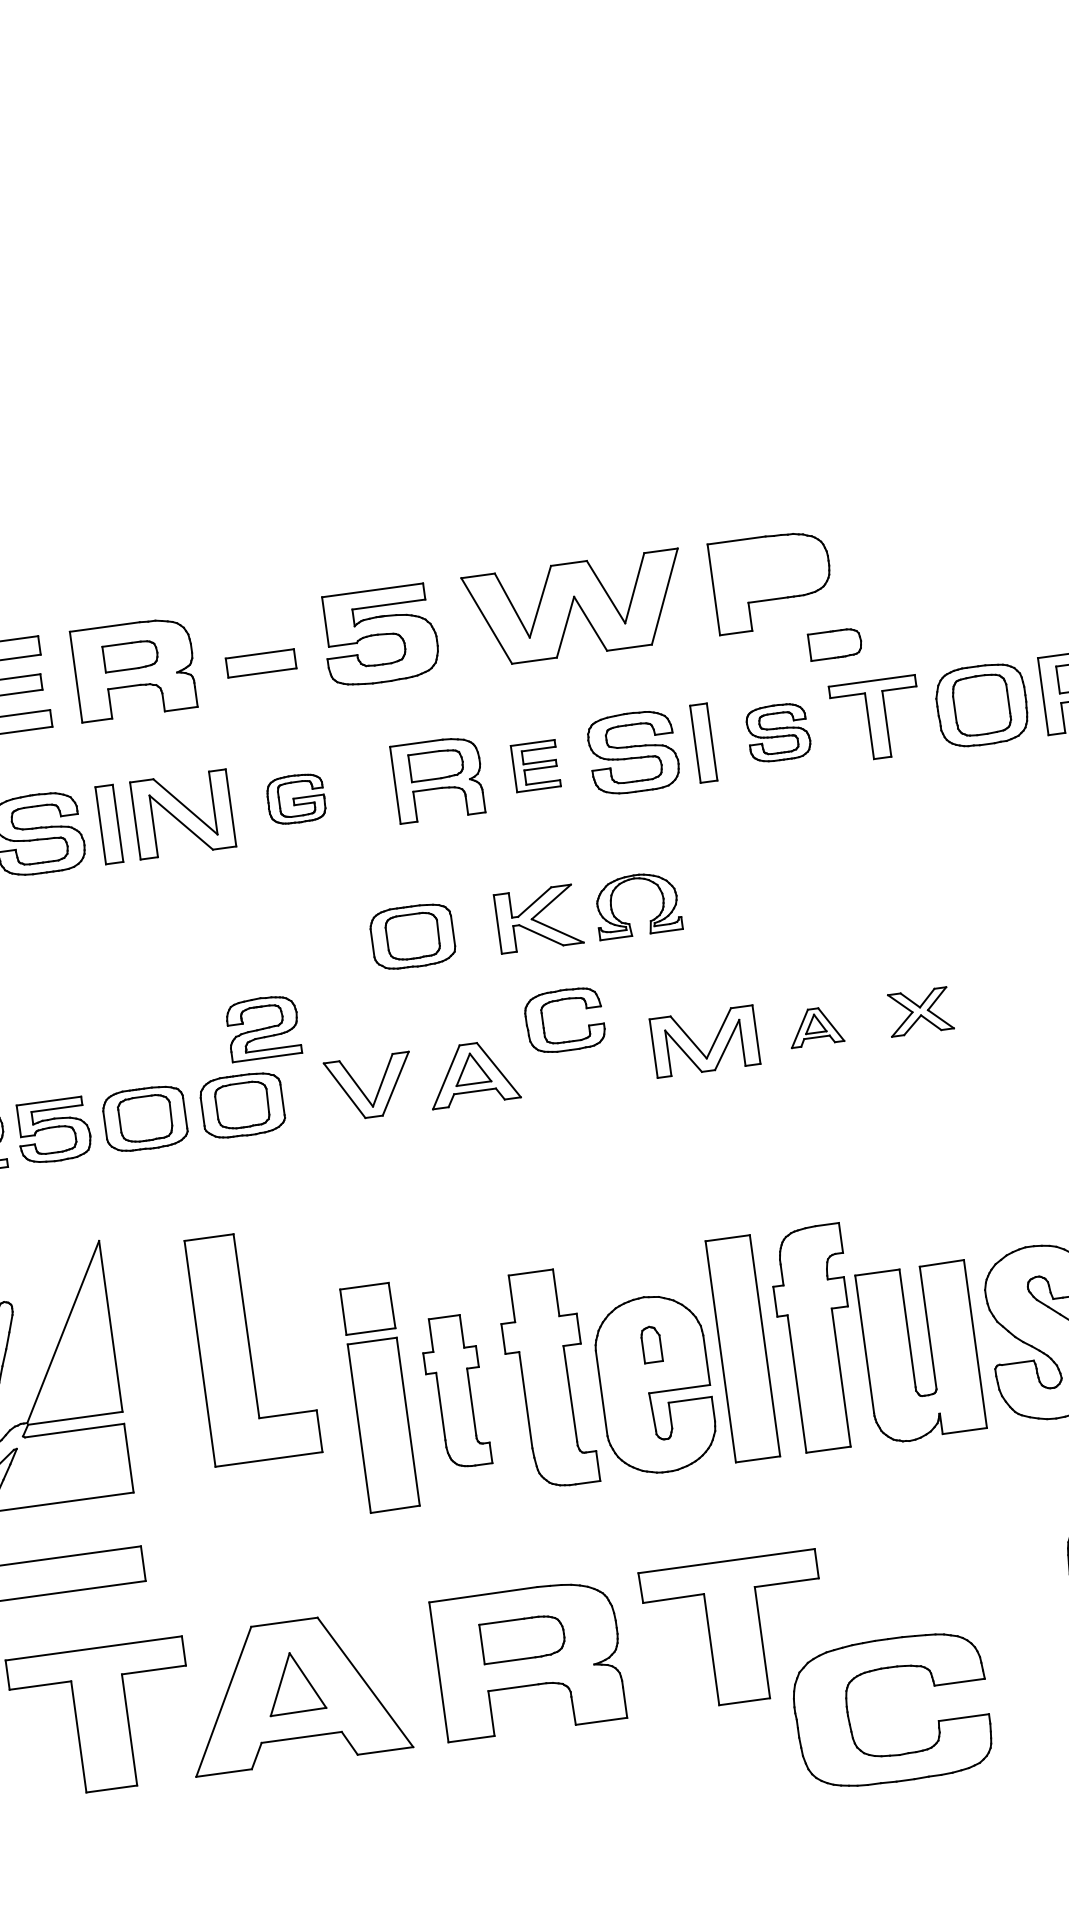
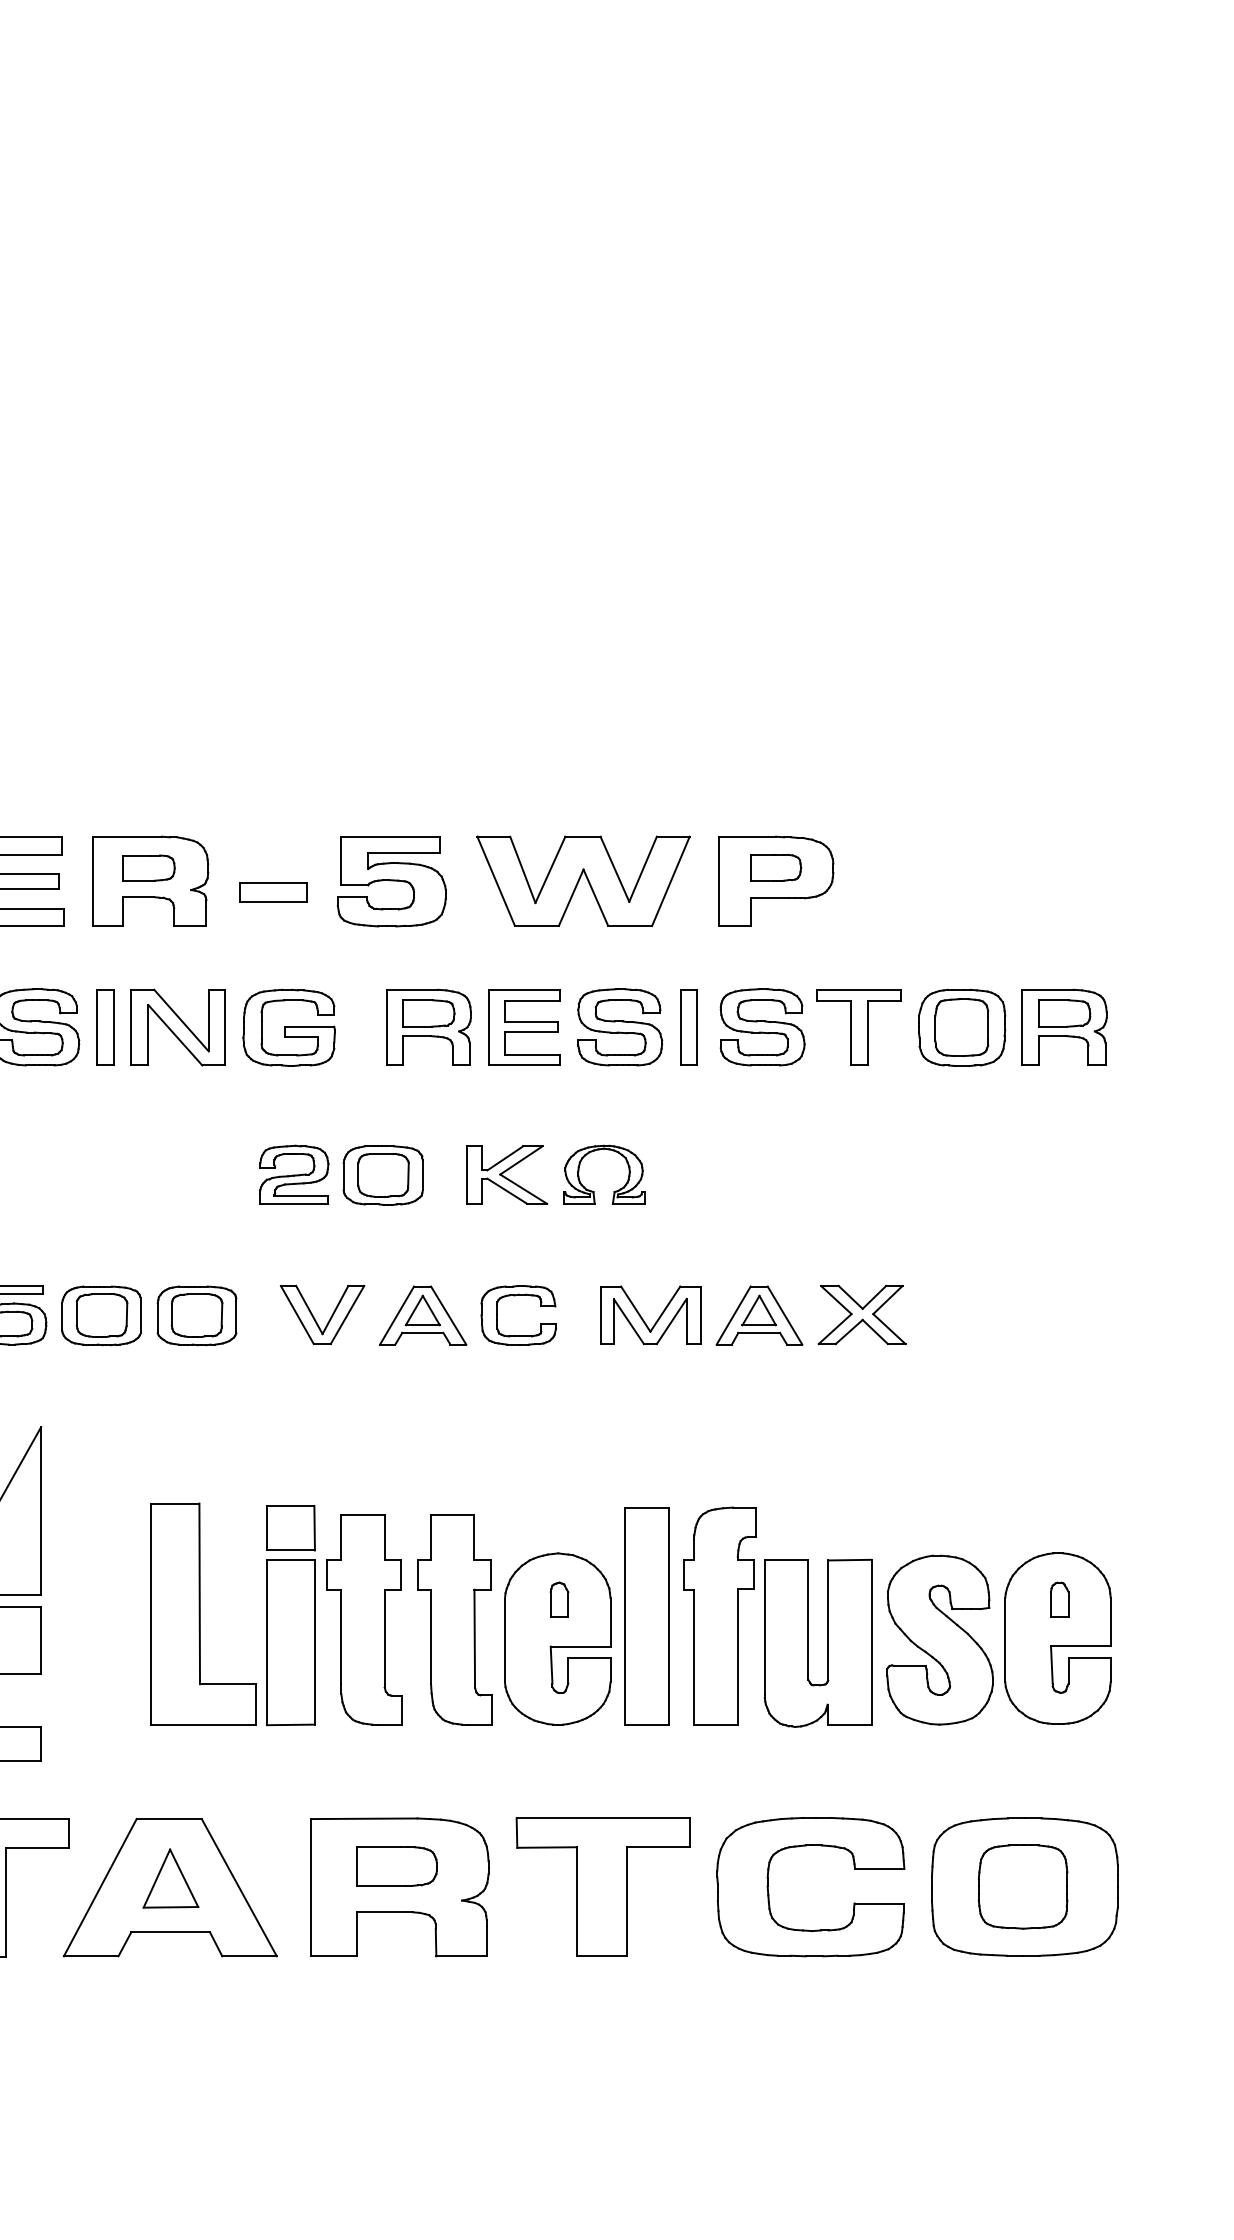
part: (835, 643) -> (776, 867), moved
part: (778, 732) -> (762, 1027), size x1.43
part: (536, 766) -> (524, 1027), size x1.67
part: (295, 798) -> (288, 1027), size x1.67
part: (558, 1001) -> (515, 1296), moved
part: (919, 1011) -> (861, 1314), size x1.43
part: (815, 1026) -> (759, 1315), size x1.67
part: (263, 1027) -> (294, 1174), moved
part: (253, 1345) -> (203, 1613), moved
part: (455, 1391) -> (364, 1619), size x1.43
part: (881, 1669) -> (806, 1846), moved

